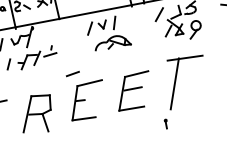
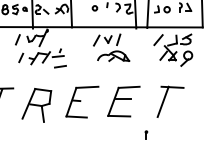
line: (72, 73) -> (60, 66), moved
part: (186, 81) -> (170, 101), size x0.71

